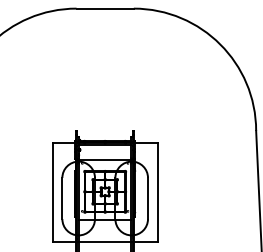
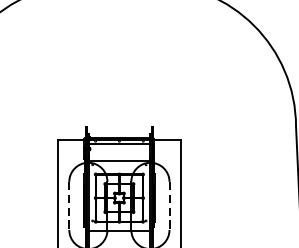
line: (62, 198) -> (69, 205), solid -> dashed
line: (148, 198) -> (170, 205), solid -> dashed

